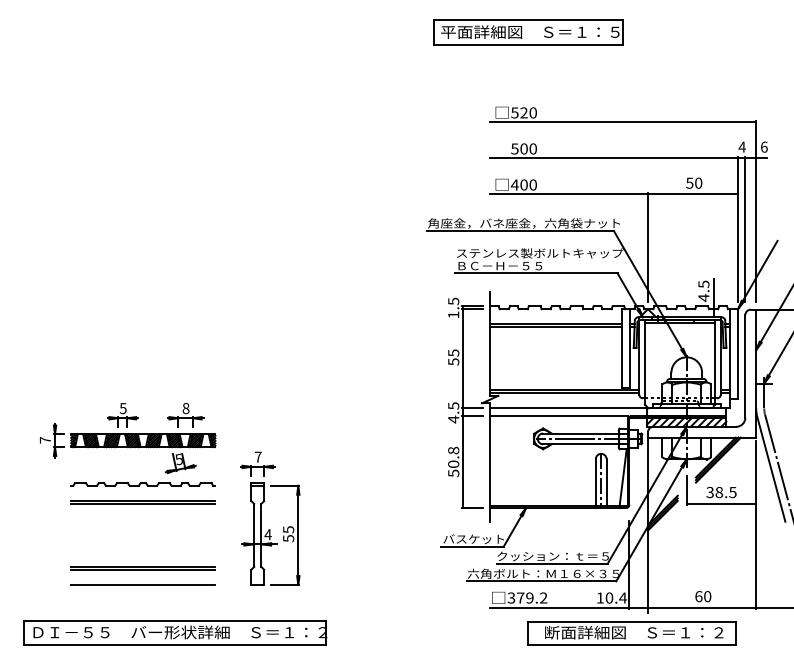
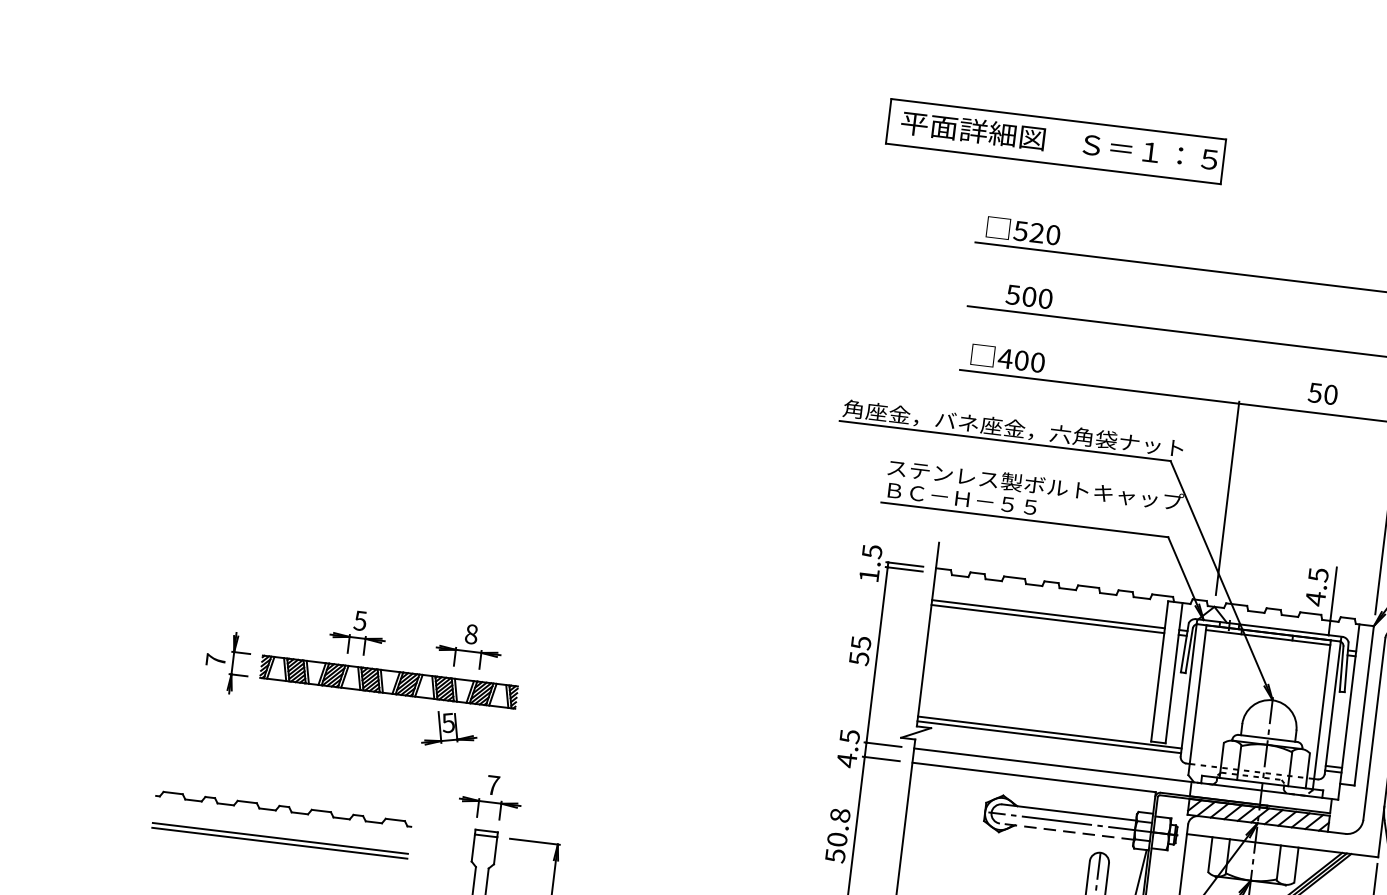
part: (528, 32) -> (1056, 141), moved
part: (128, 438) -> (363, 674), moved
line: (581, 444) -> (1067, 832), solid -> dashed

